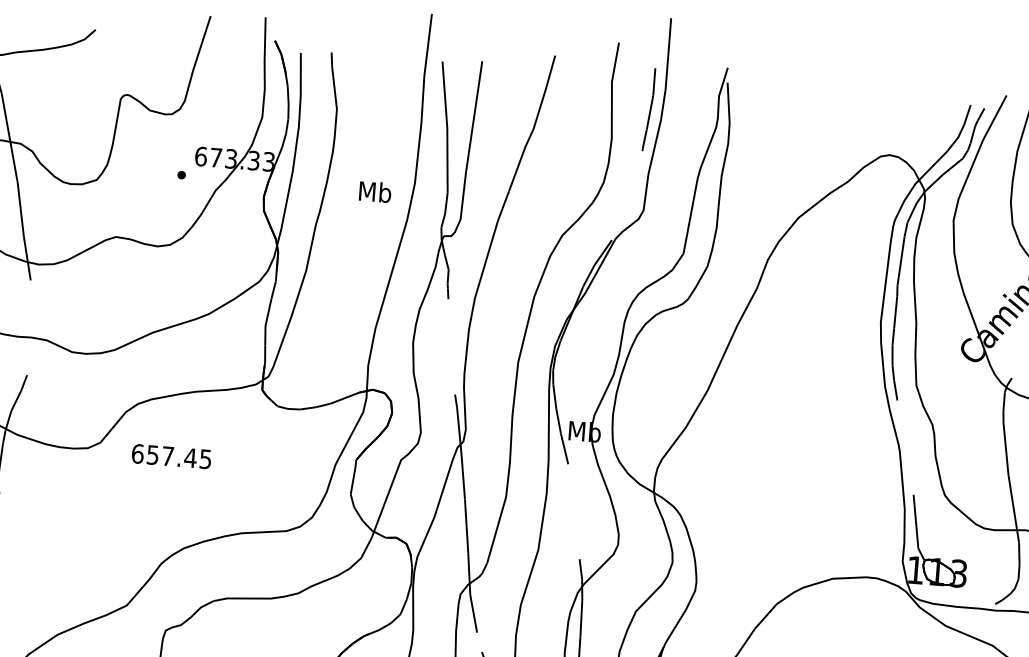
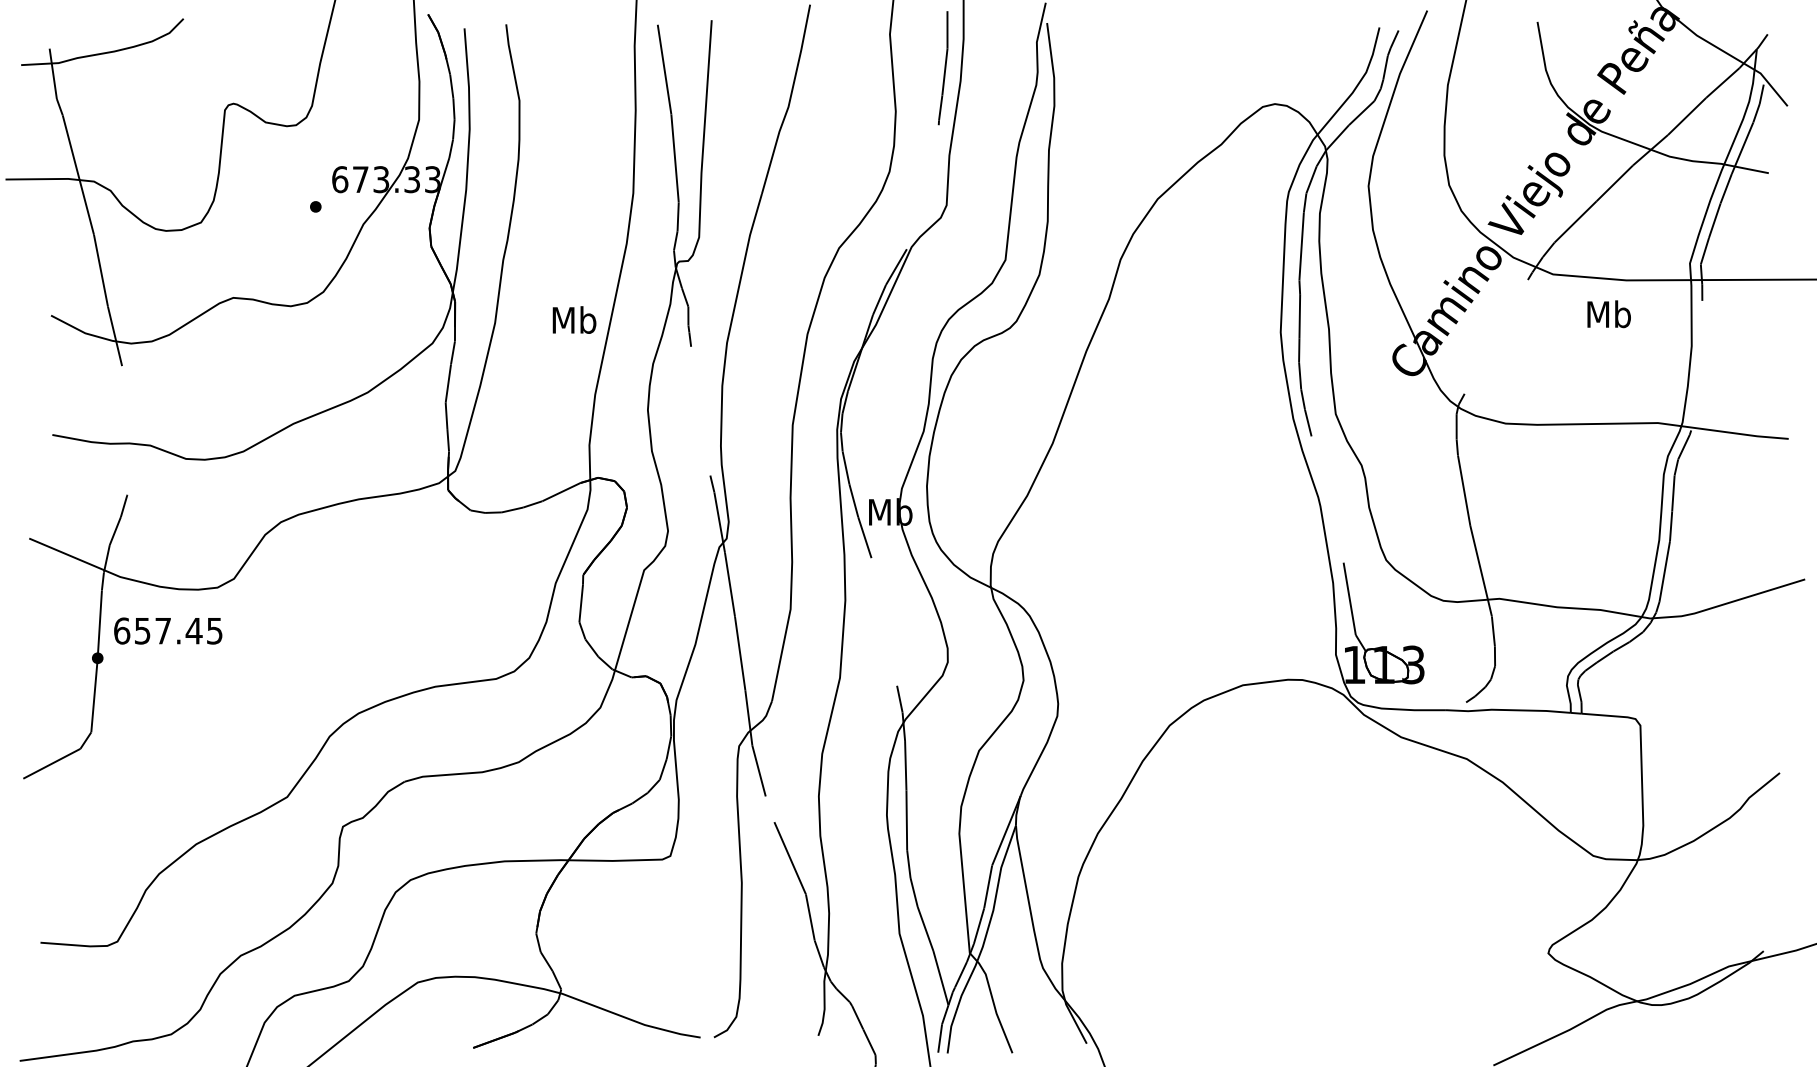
text: (375, 191) -> (574, 319), moved
text: (171, 456) -> (168, 630), moved

